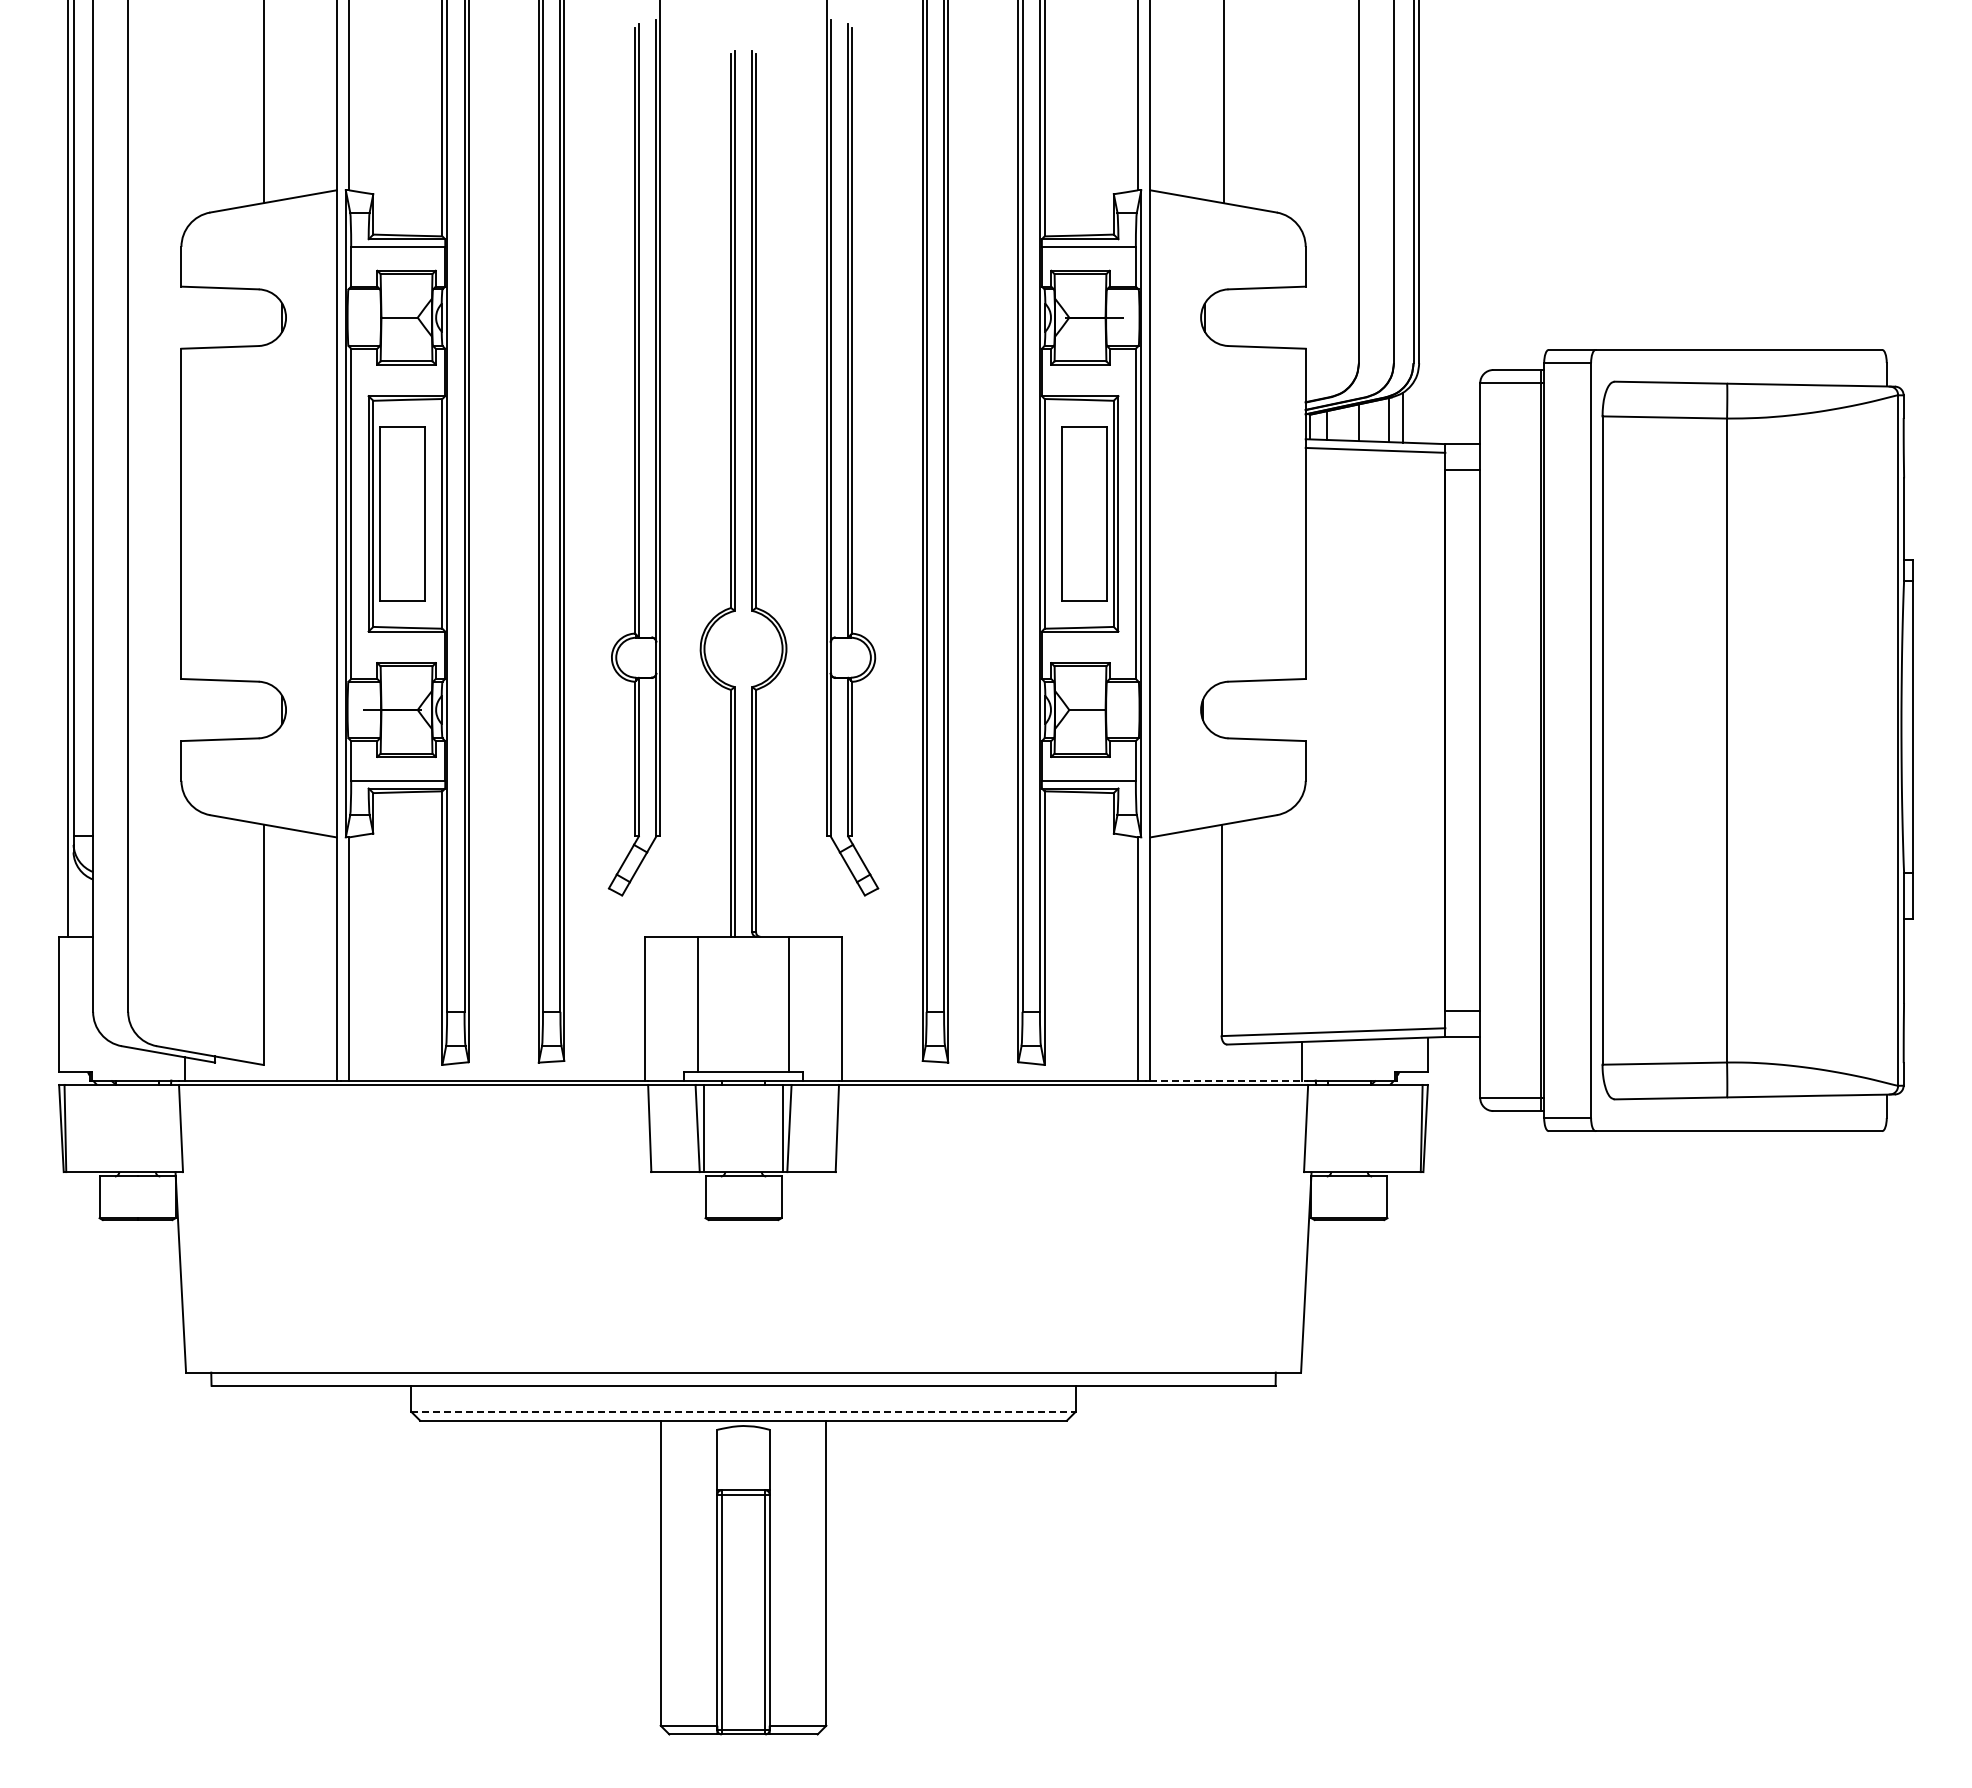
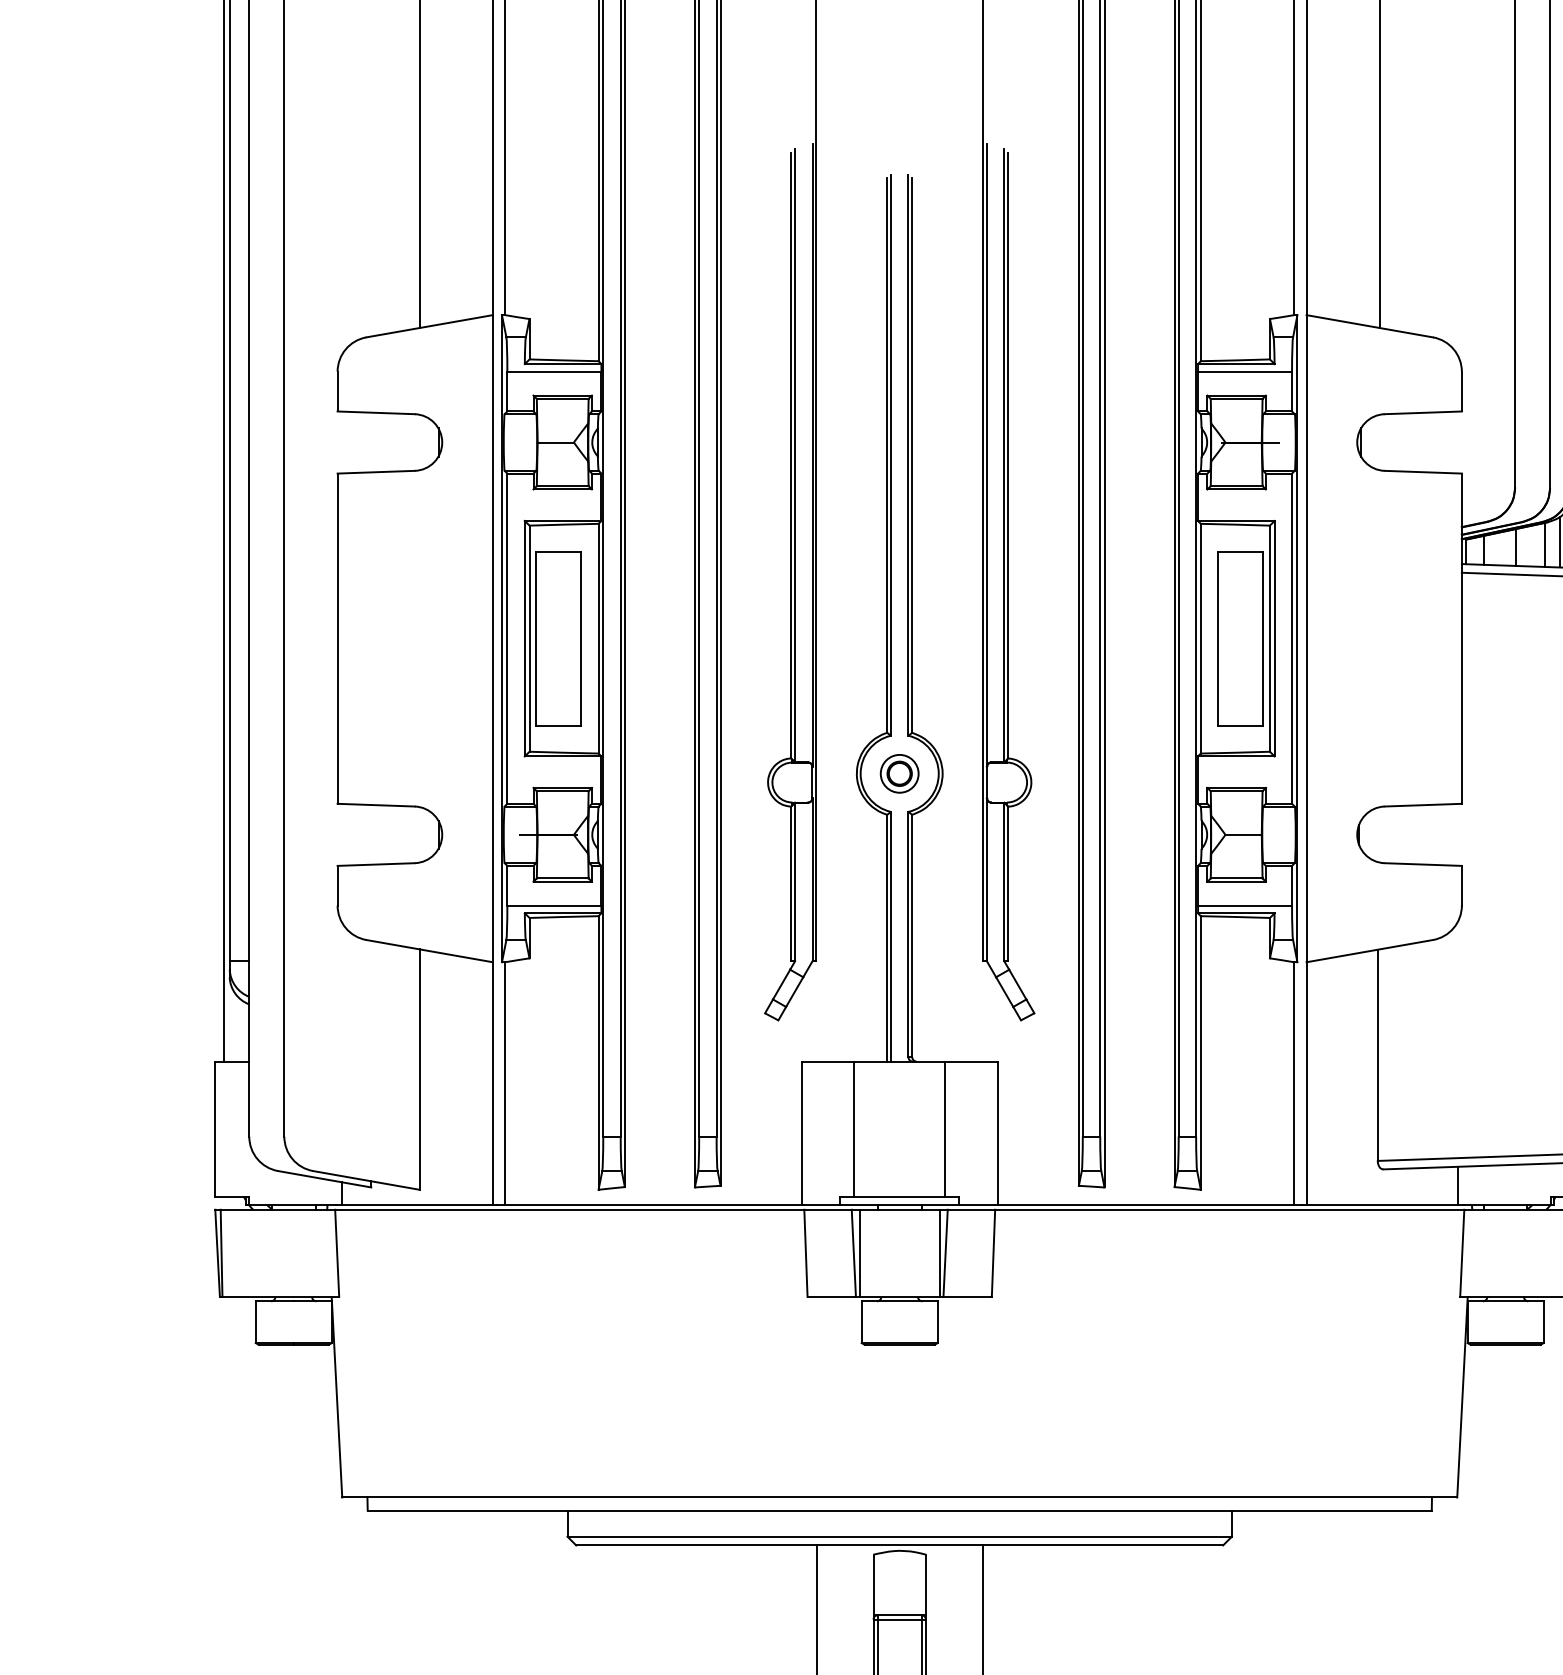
part: (743, 648) -> (899, 773), added
line: (1229, 1080) -> (1385, 1205), dashed -> solid
line: (744, 1411) -> (900, 1536), dashed -> solid

